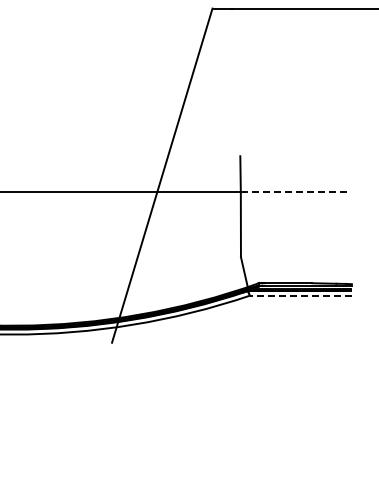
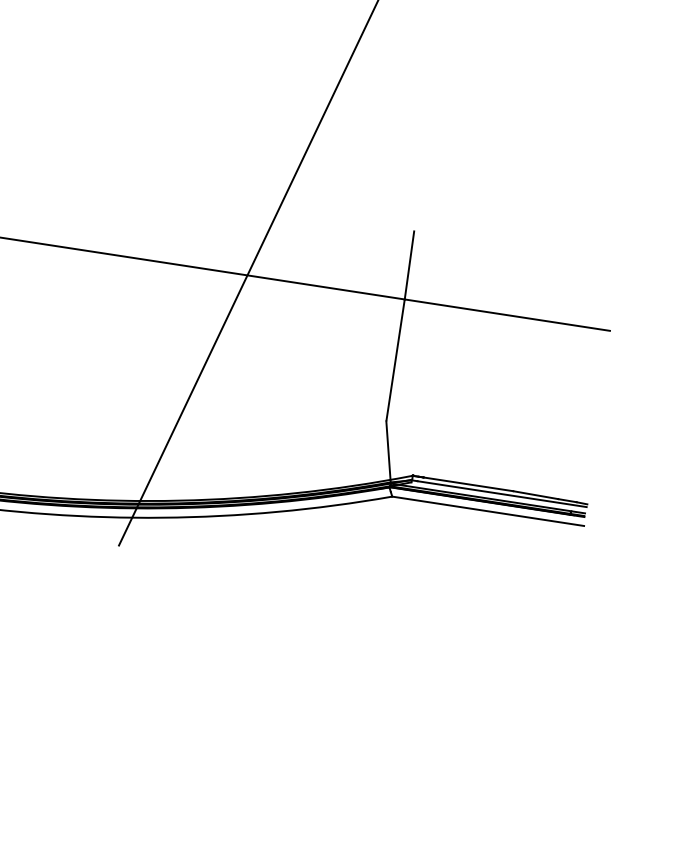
line: (295, 192) -> (507, 315), dashed -> solid
line: (300, 295) -> (487, 510), dashed -> solid

